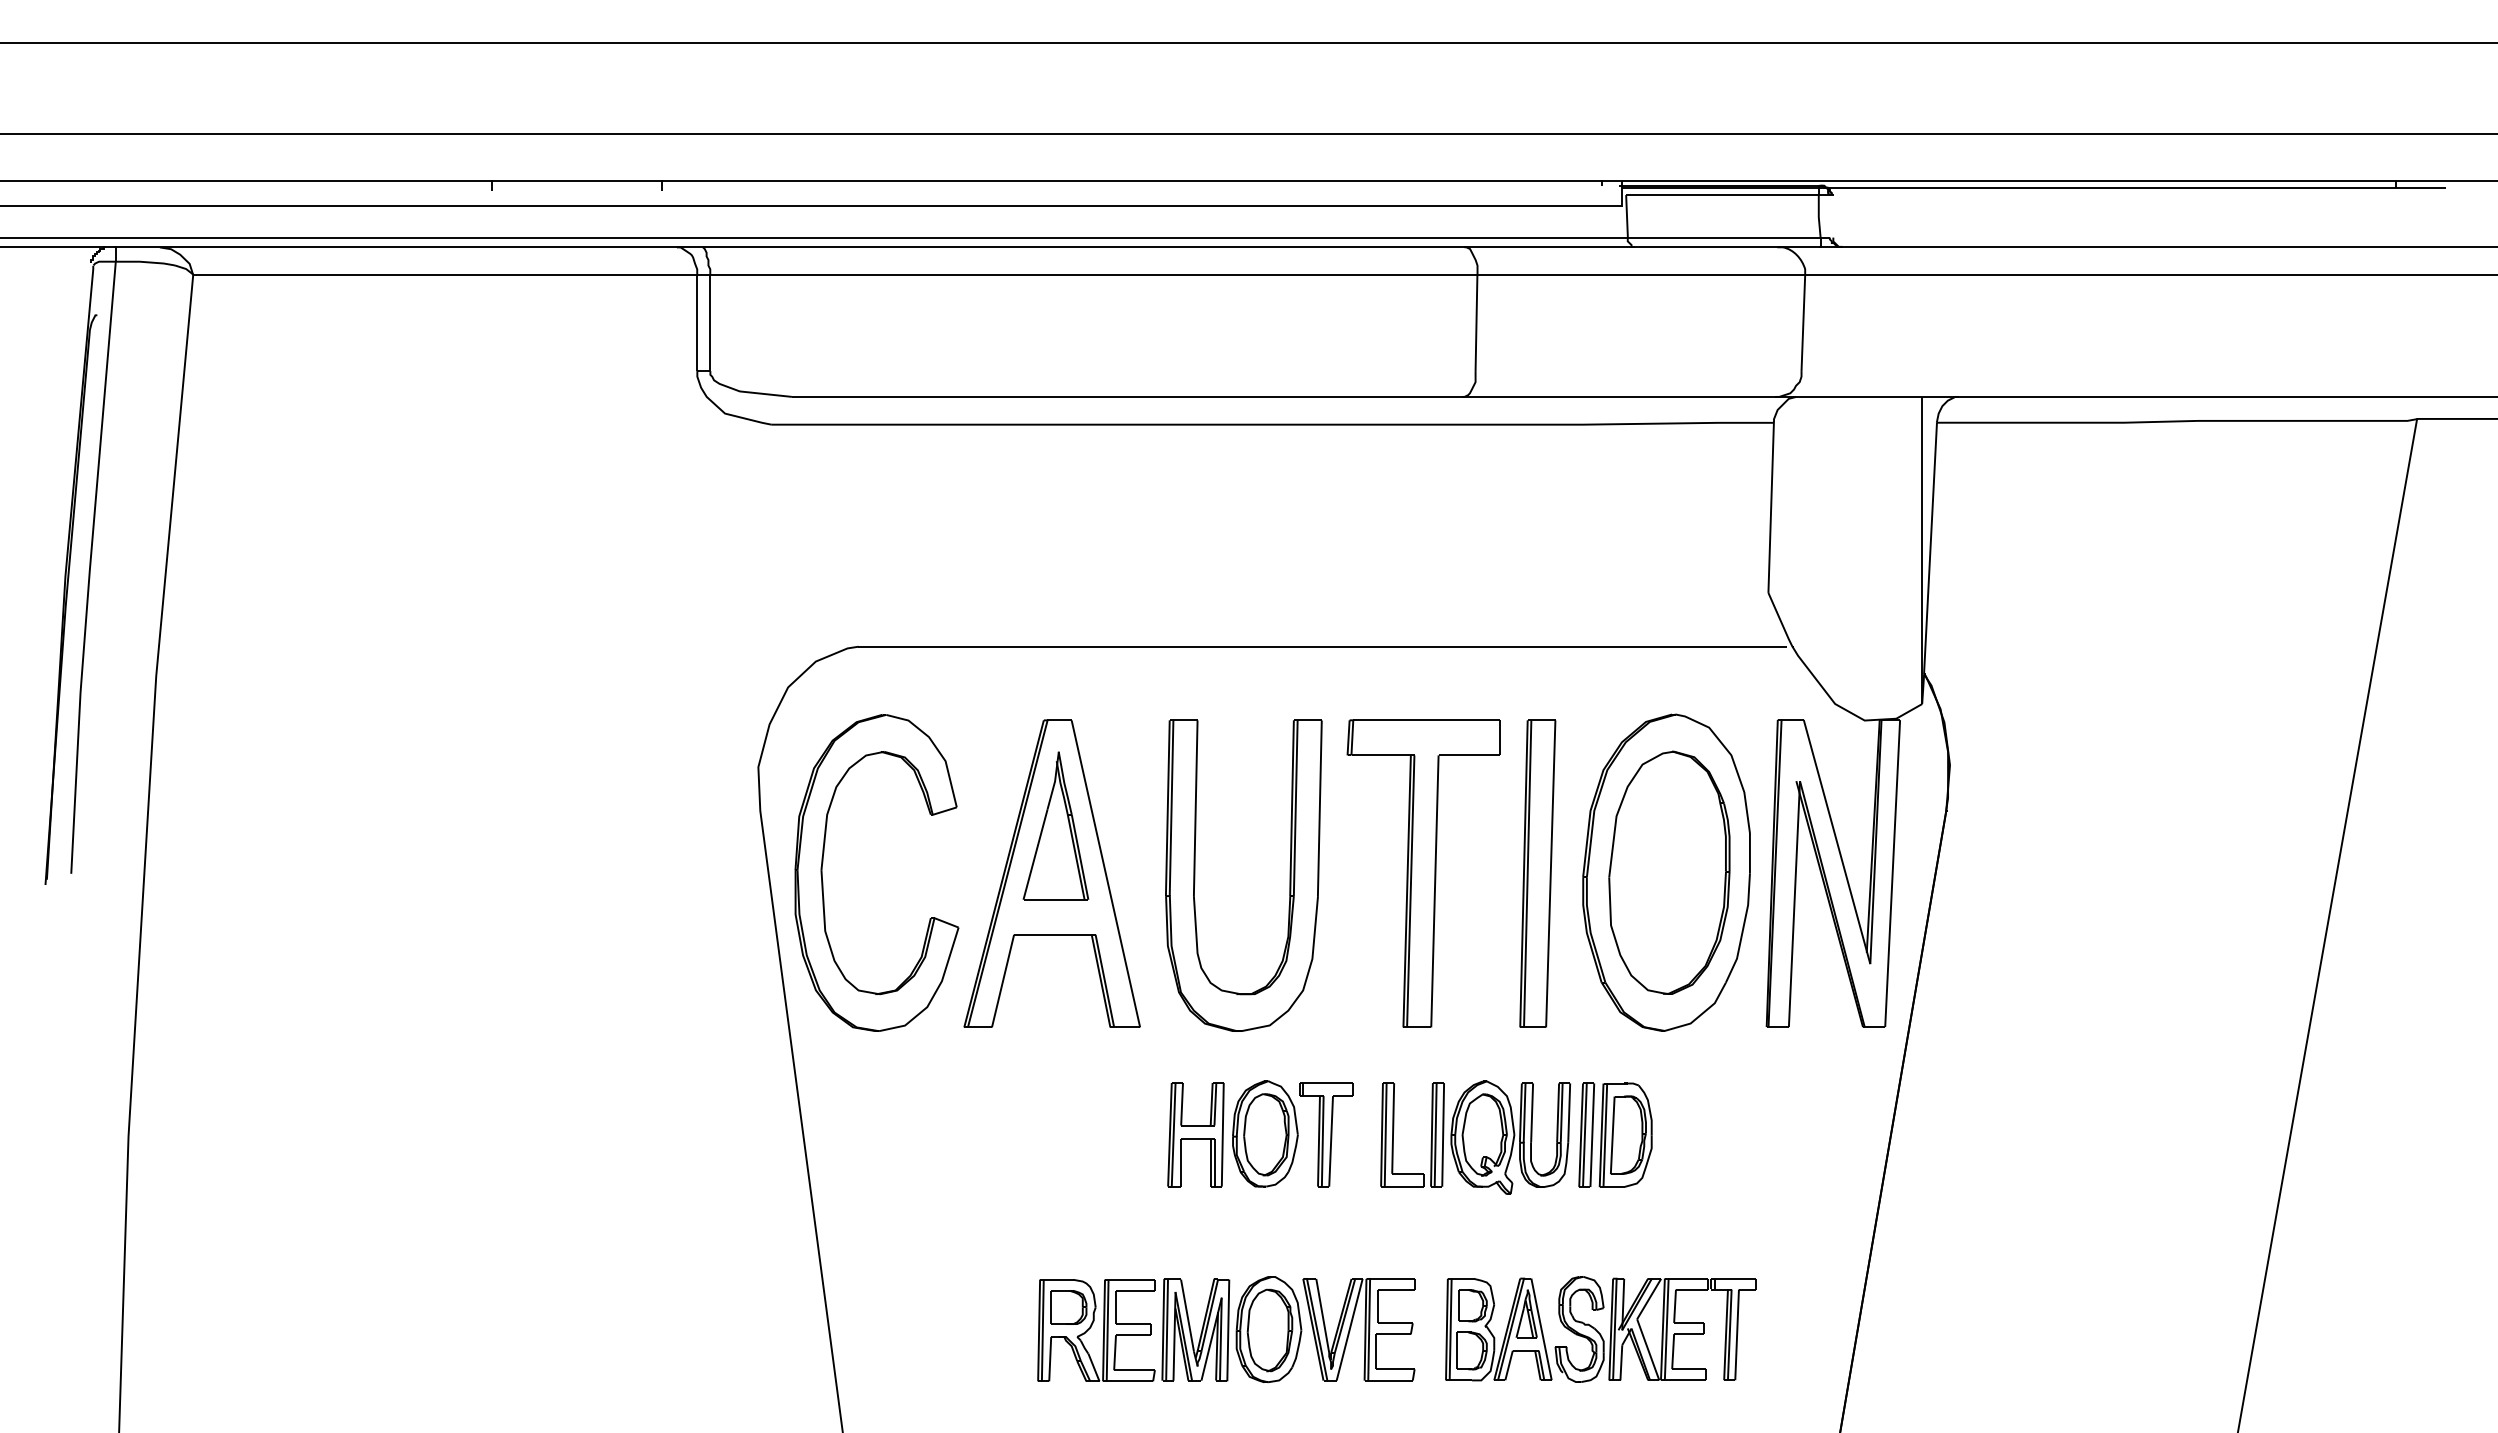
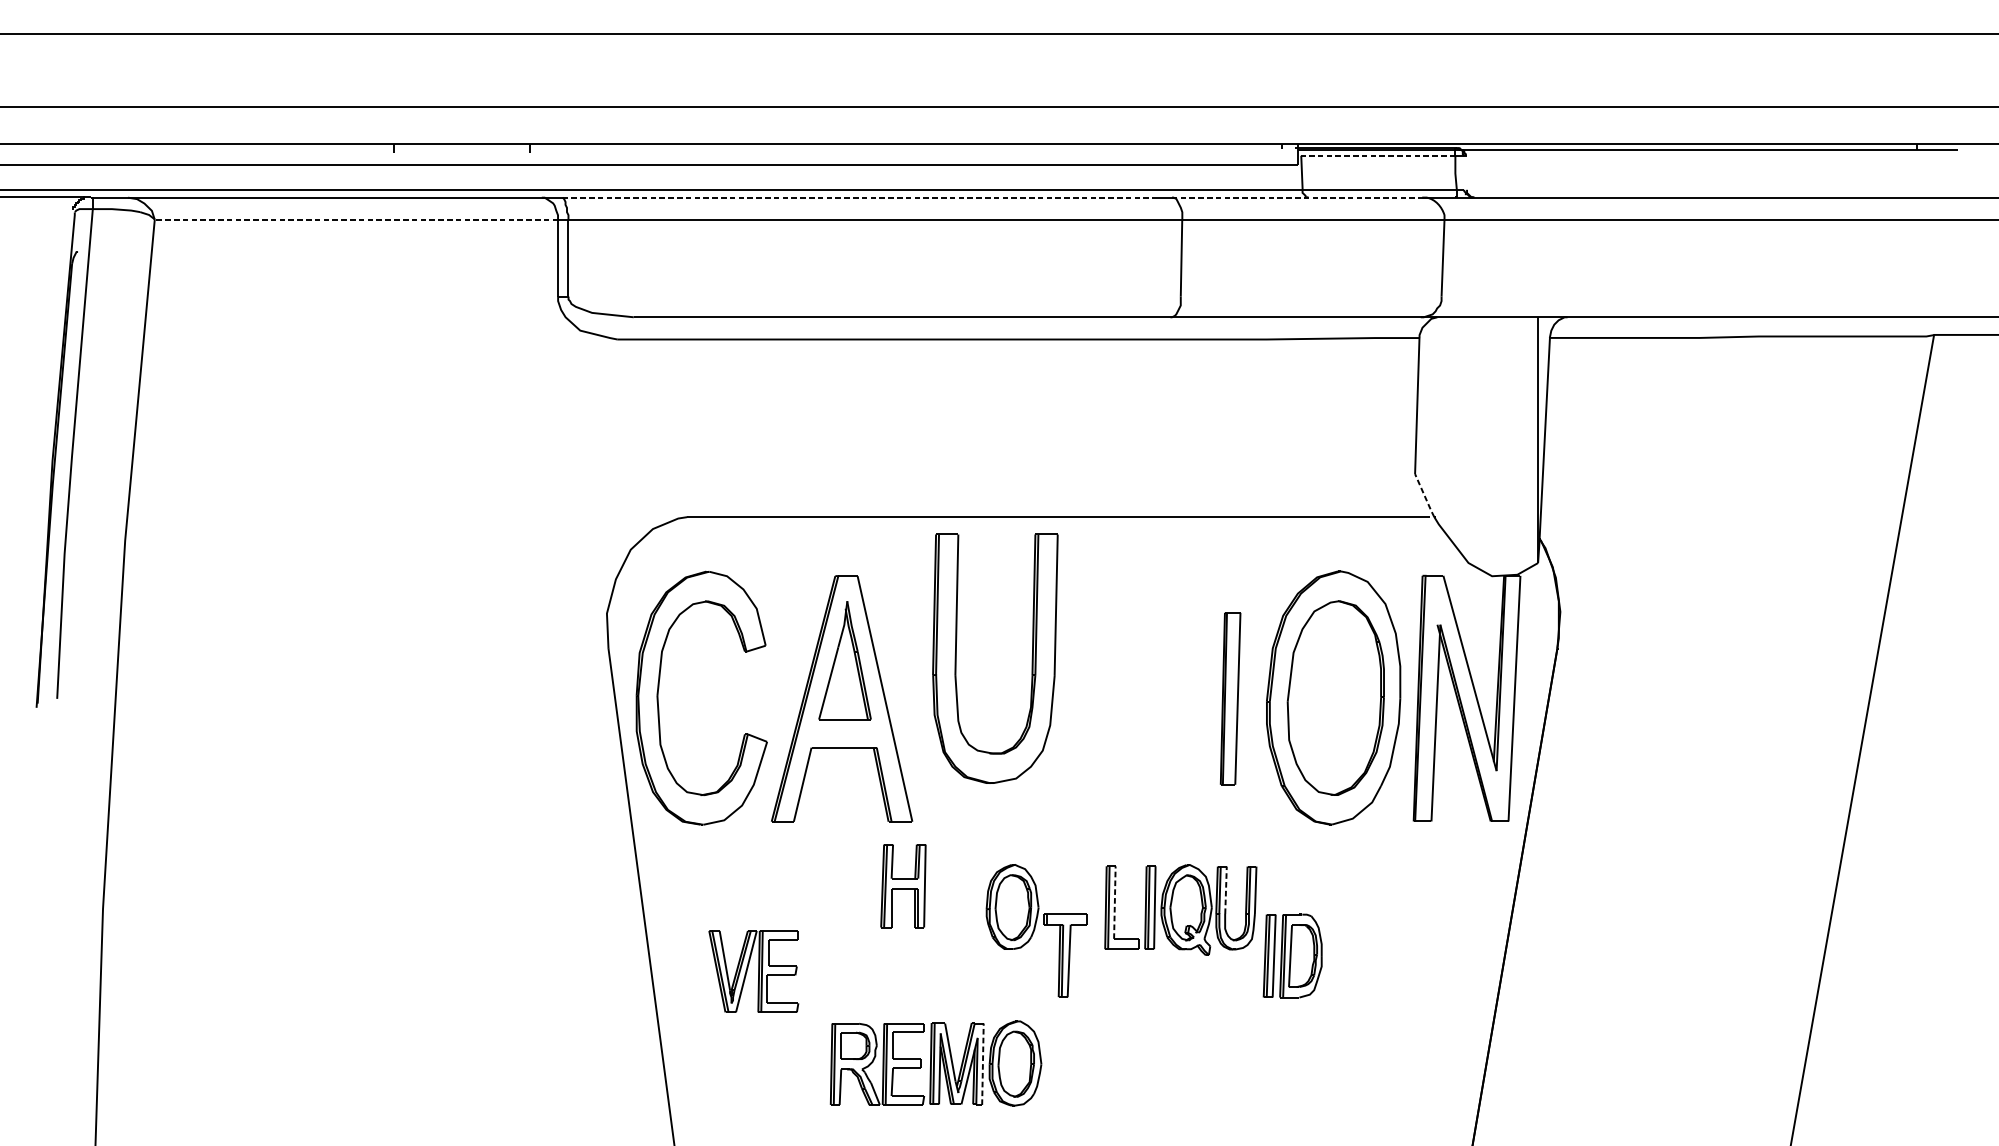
line: (1721, 195) -> (1377, 156), solid -> dashed
line: (1071, 247) -> (857, 197), solid -> dashed
line: (1619, 247) -> (1295, 197), solid -> dashed
line: (444, 274) -> (355, 219), solid -> dashed
line: (1780, 620) -> (1424, 496), solid -> dashed
part: (1423, 873) -> (1139, 698), removed
part: (1537, 873) -> (1230, 698), size x0.7
part: (1289, 875) -> (1031, 658), moved
line: (1532, 1113) -> (1226, 890), solid -> dashed
line: (1393, 1128) -> (1115, 902), solid -> dashed
part: (1195, 1134) -> (903, 885), moved
part: (1326, 1134) -> (1065, 955), moved
part: (1615, 1134) -> (1292, 955), moved
part: (1358, 1329) -> (753, 971), moved
part: (1600, 1329) -> (1280, 1063), removed
line: (1228, 1330) -> (983, 1064), solid -> dashed

